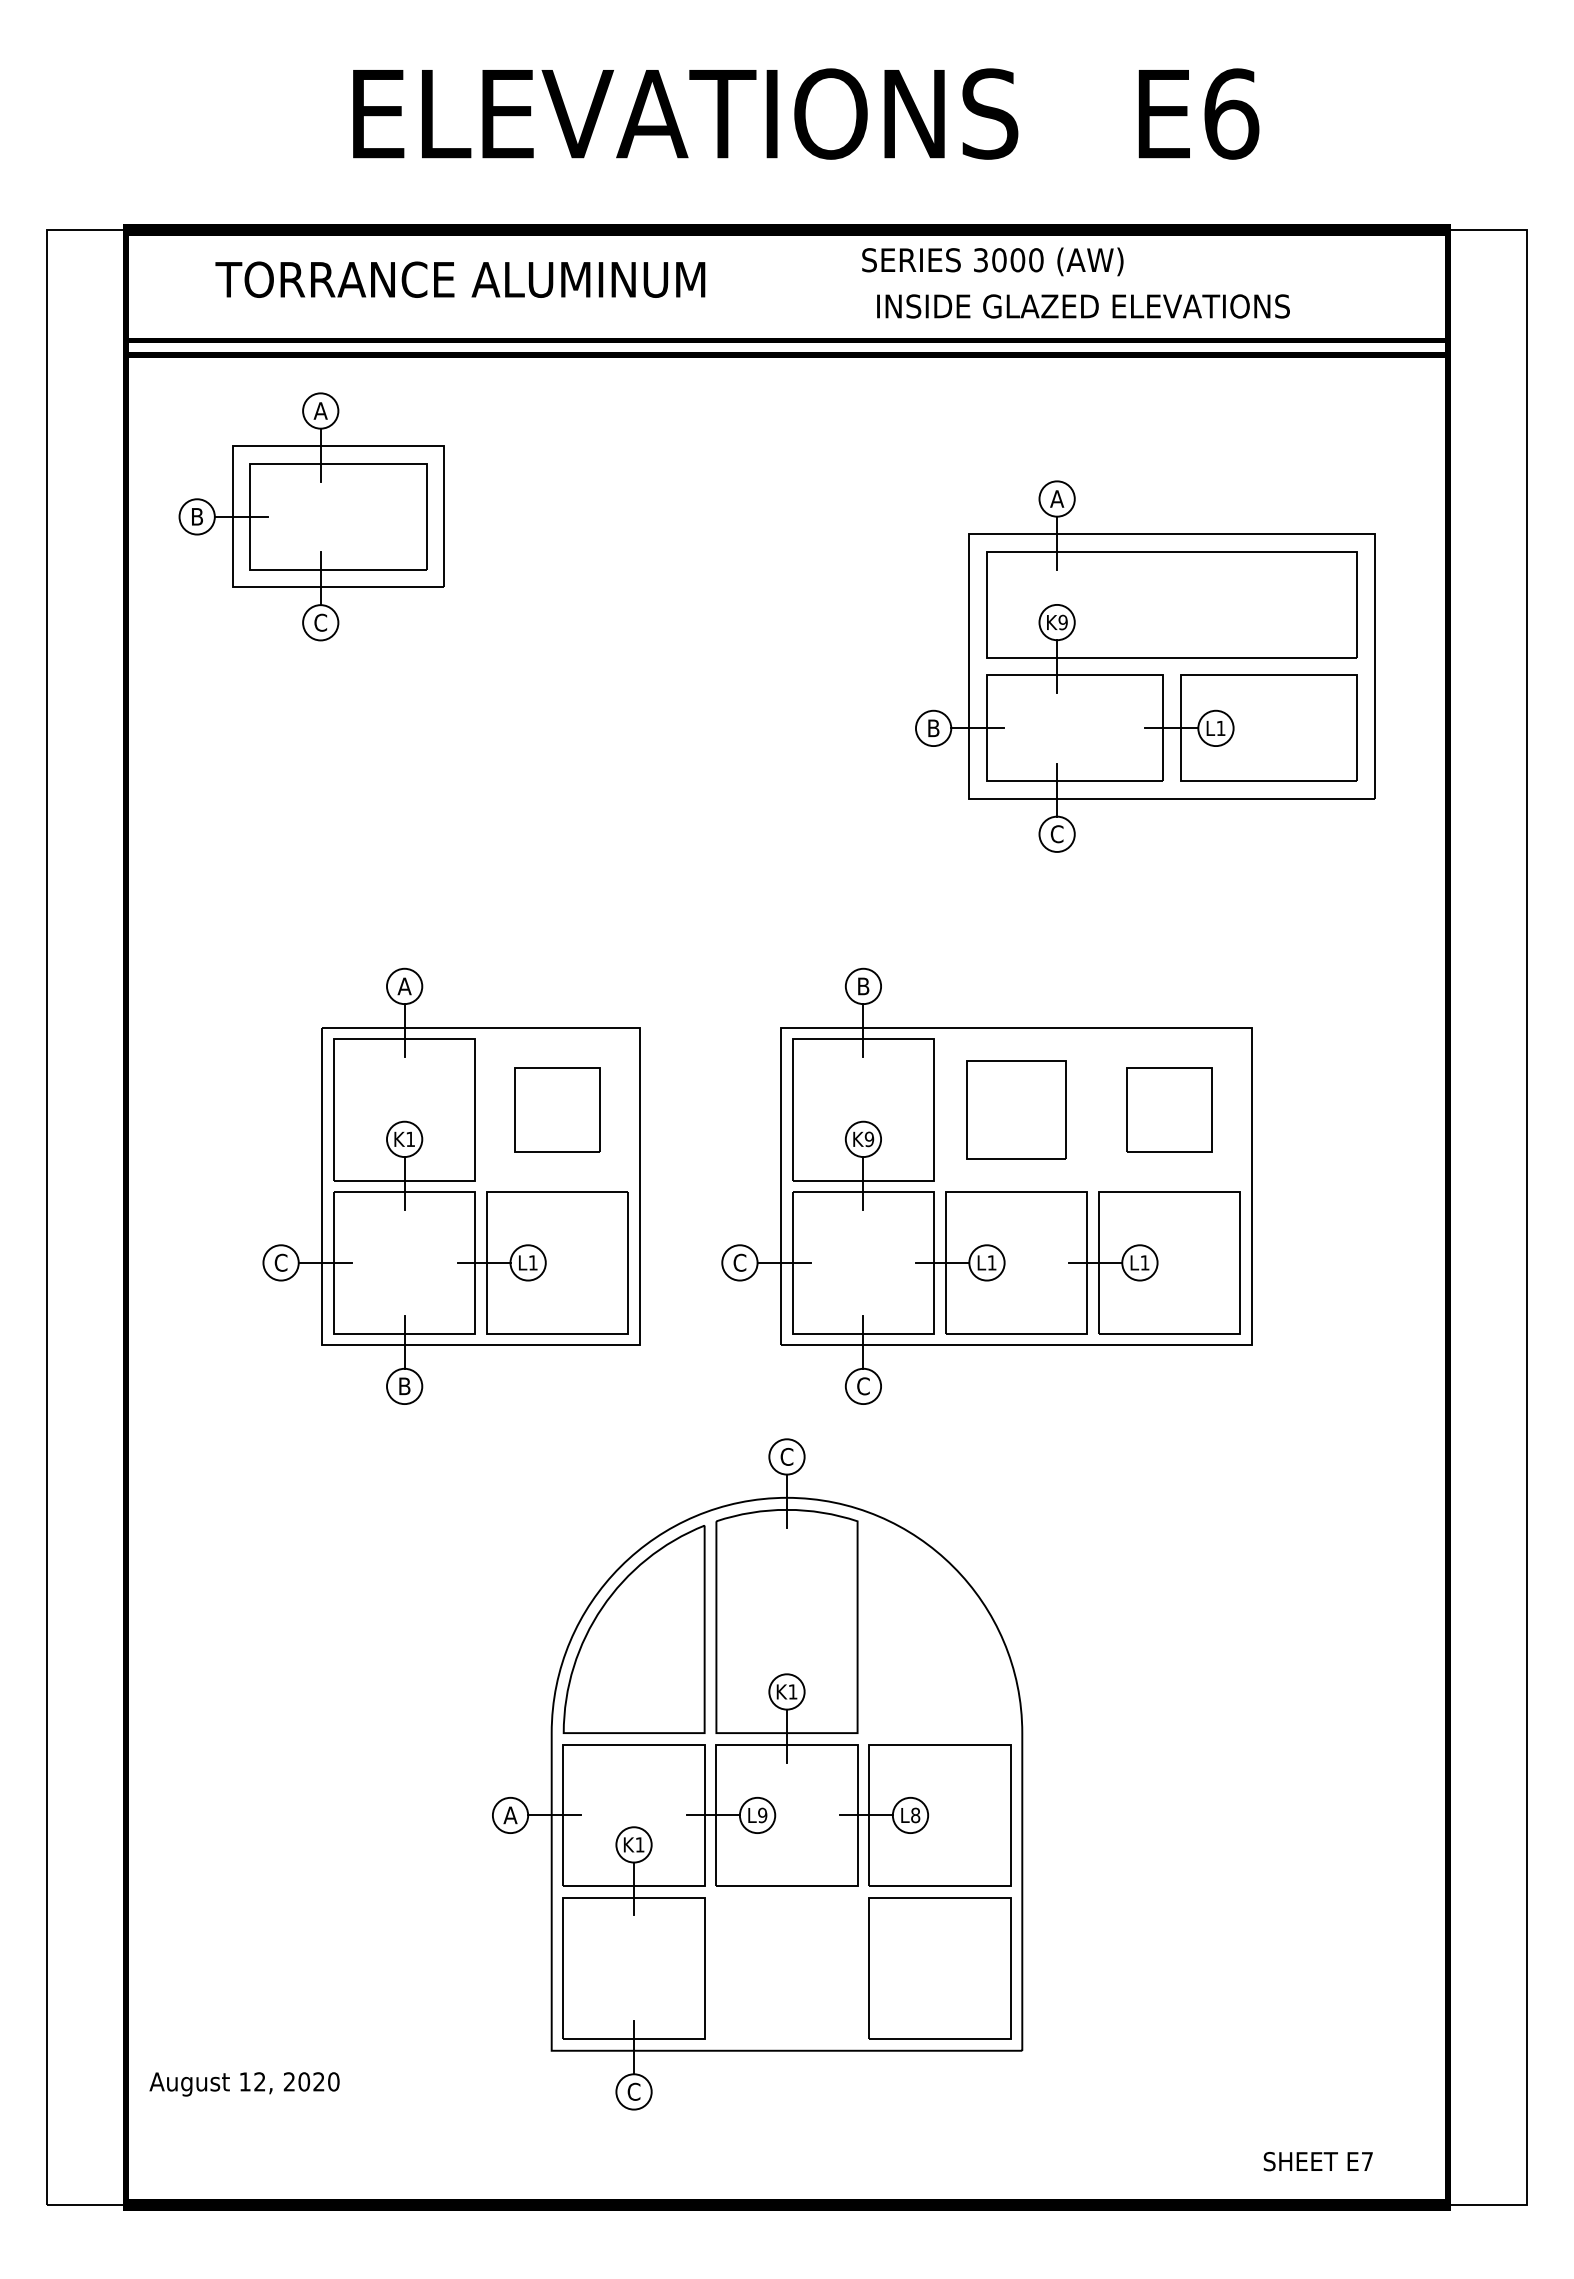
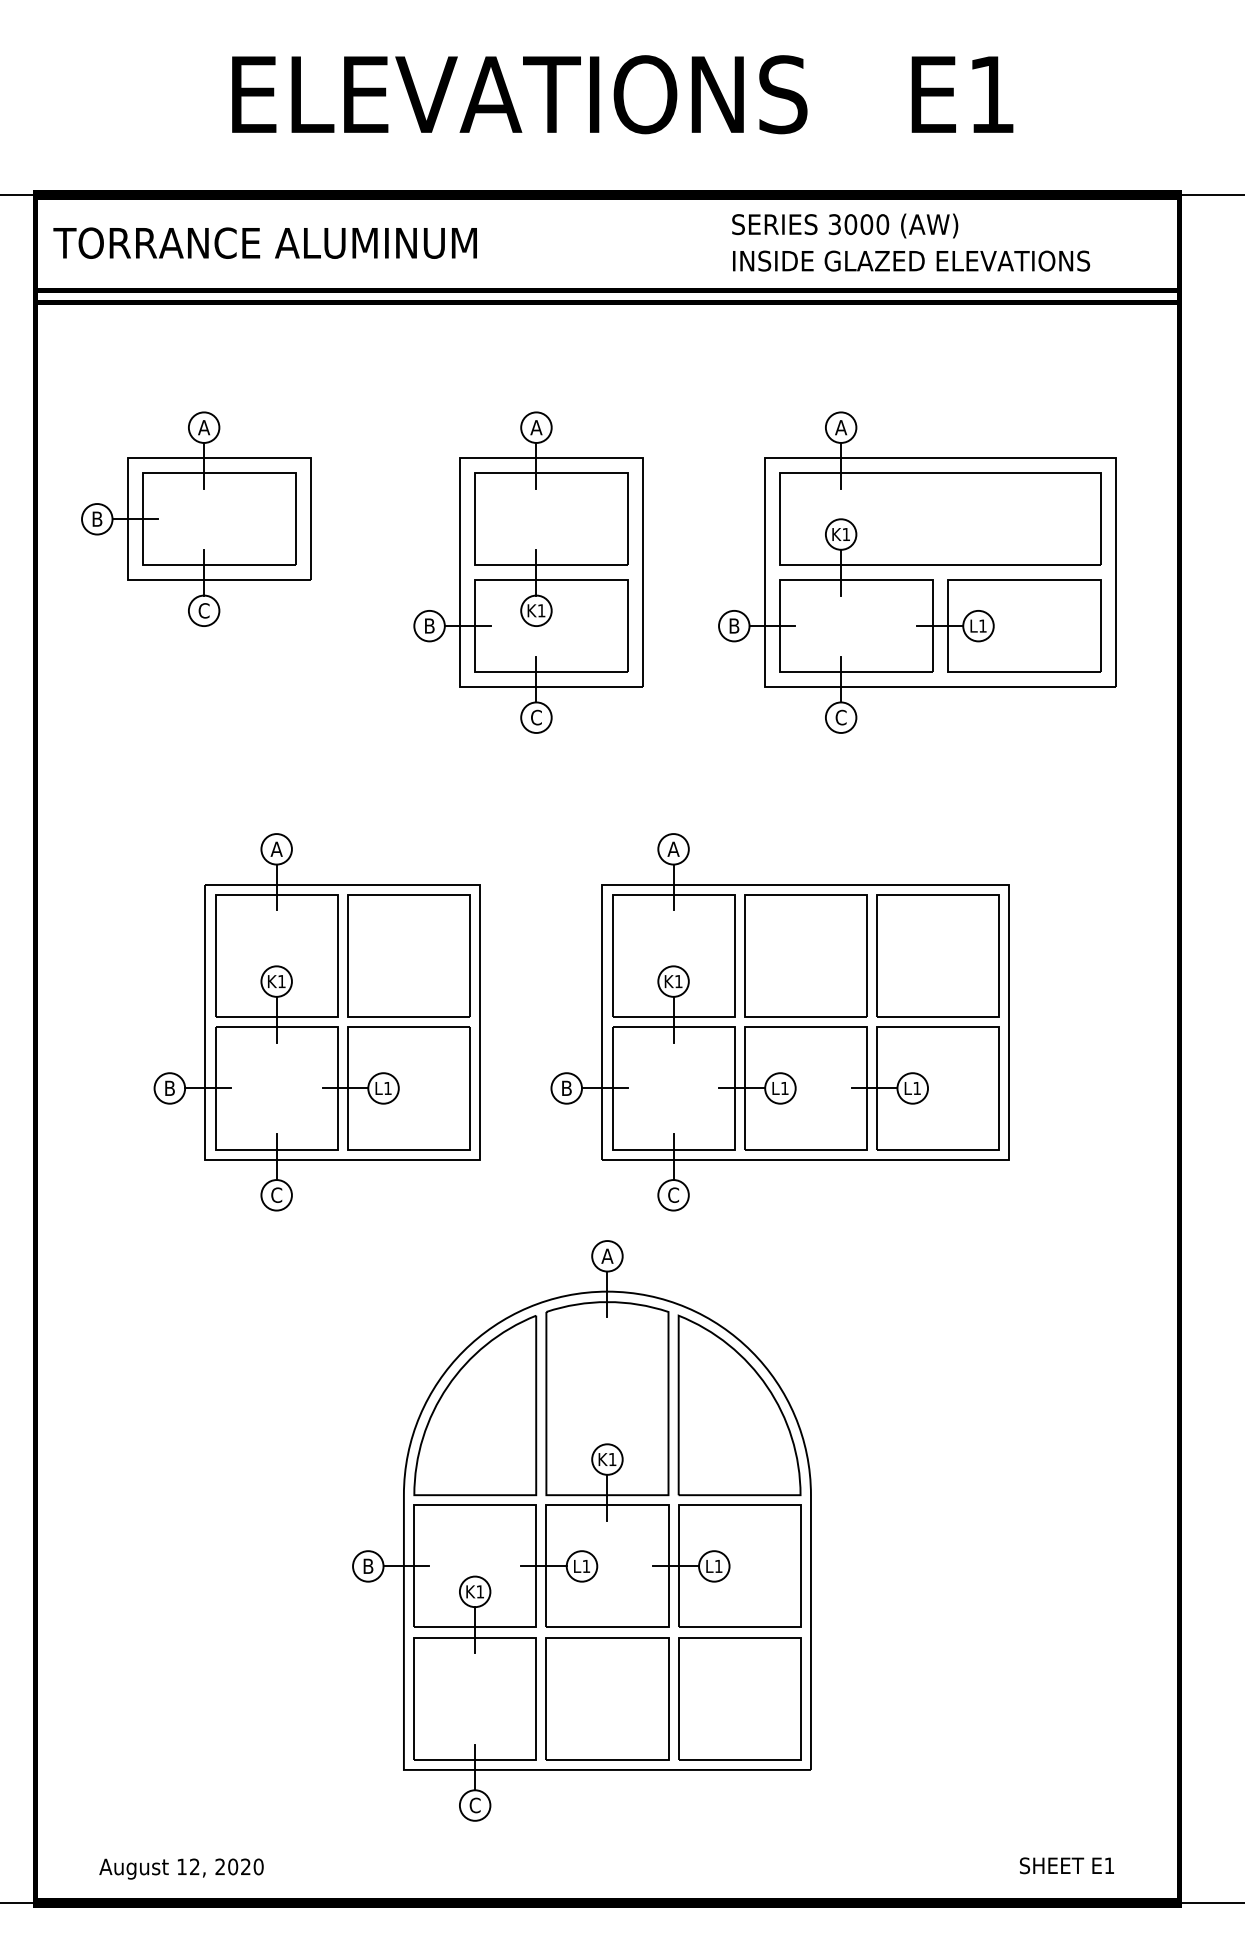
text: (1231, 113) -> (991, 94), E6 -> E1
text: (992, 261) -> (844, 225), moved
text: (460, 279) -> (265, 242), moved
text: (1083, 306) -> (911, 261), moved
part: (311, 516) -> (196, 518), moved
text: (1062, 622) -> (845, 534), K9 -> K1
part: (695, 666) -> (528, 572), added
text: (863, 986) -> (673, 849), B -> A
part: (557, 1109) -> (408, 955), size x1.67
part: (1016, 1109) -> (805, 955), size x1.43
part: (1169, 1109) -> (938, 955), size x1.67
text: (869, 1139) -> (678, 981), K9 -> K1
text: (280, 1262) -> (169, 1088), C -> B
text: (739, 1262) -> (566, 1088), C -> B
text: (404, 1386) -> (276, 1195), B -> C
text: (786, 1456) -> (607, 1255), C -> A
part: (939, 1628) -> (739, 1404), added
text: (510, 1815) -> (368, 1566), A -> B
text: (762, 1815) -> (586, 1566), L9 -> L1
text: (915, 1815) -> (718, 1566), L8 -> L1
part: (786, 1968) -> (607, 1698), added
text: (244, 2084) -> (181, 1869), moved
text: (1367, 2161) -> (1109, 1865), E7 -> E1

